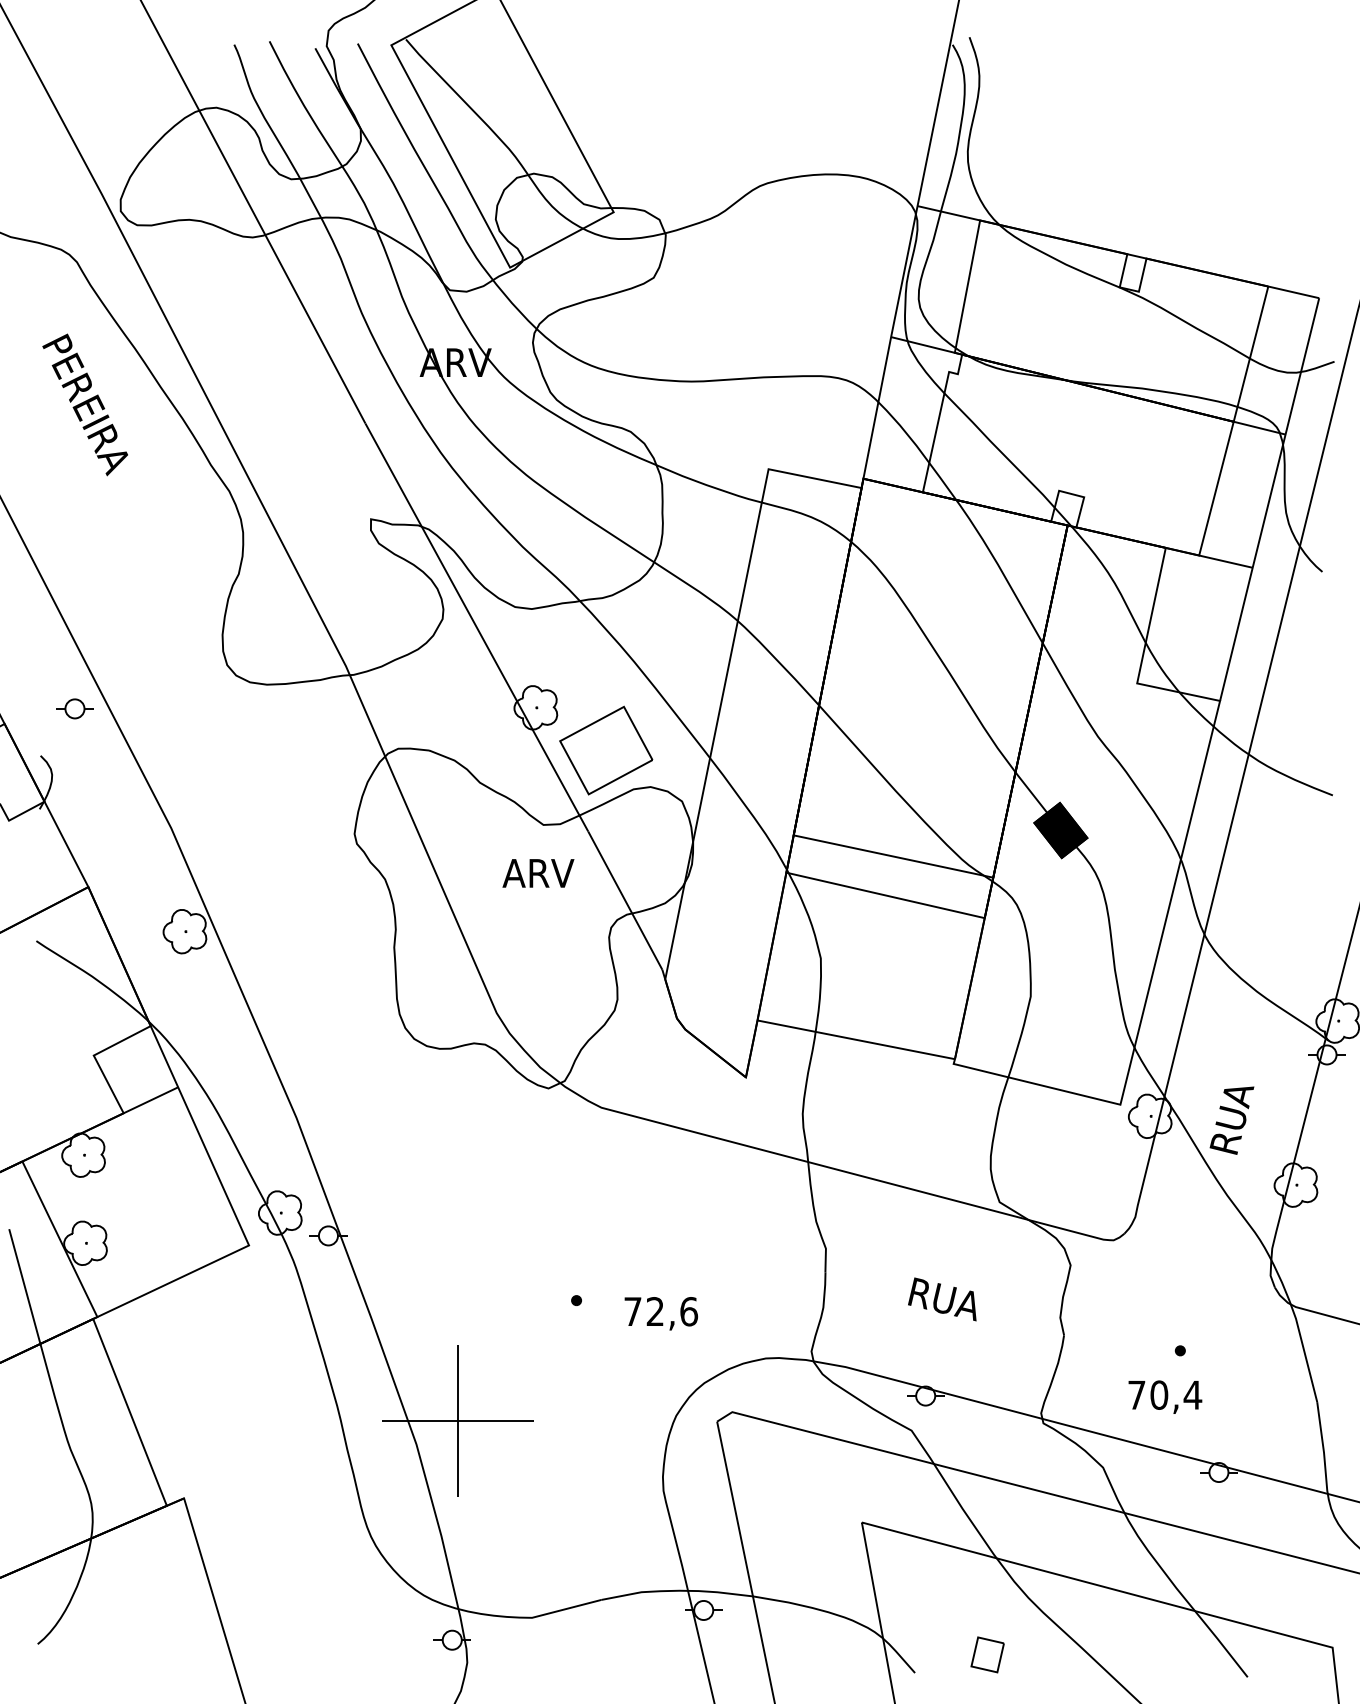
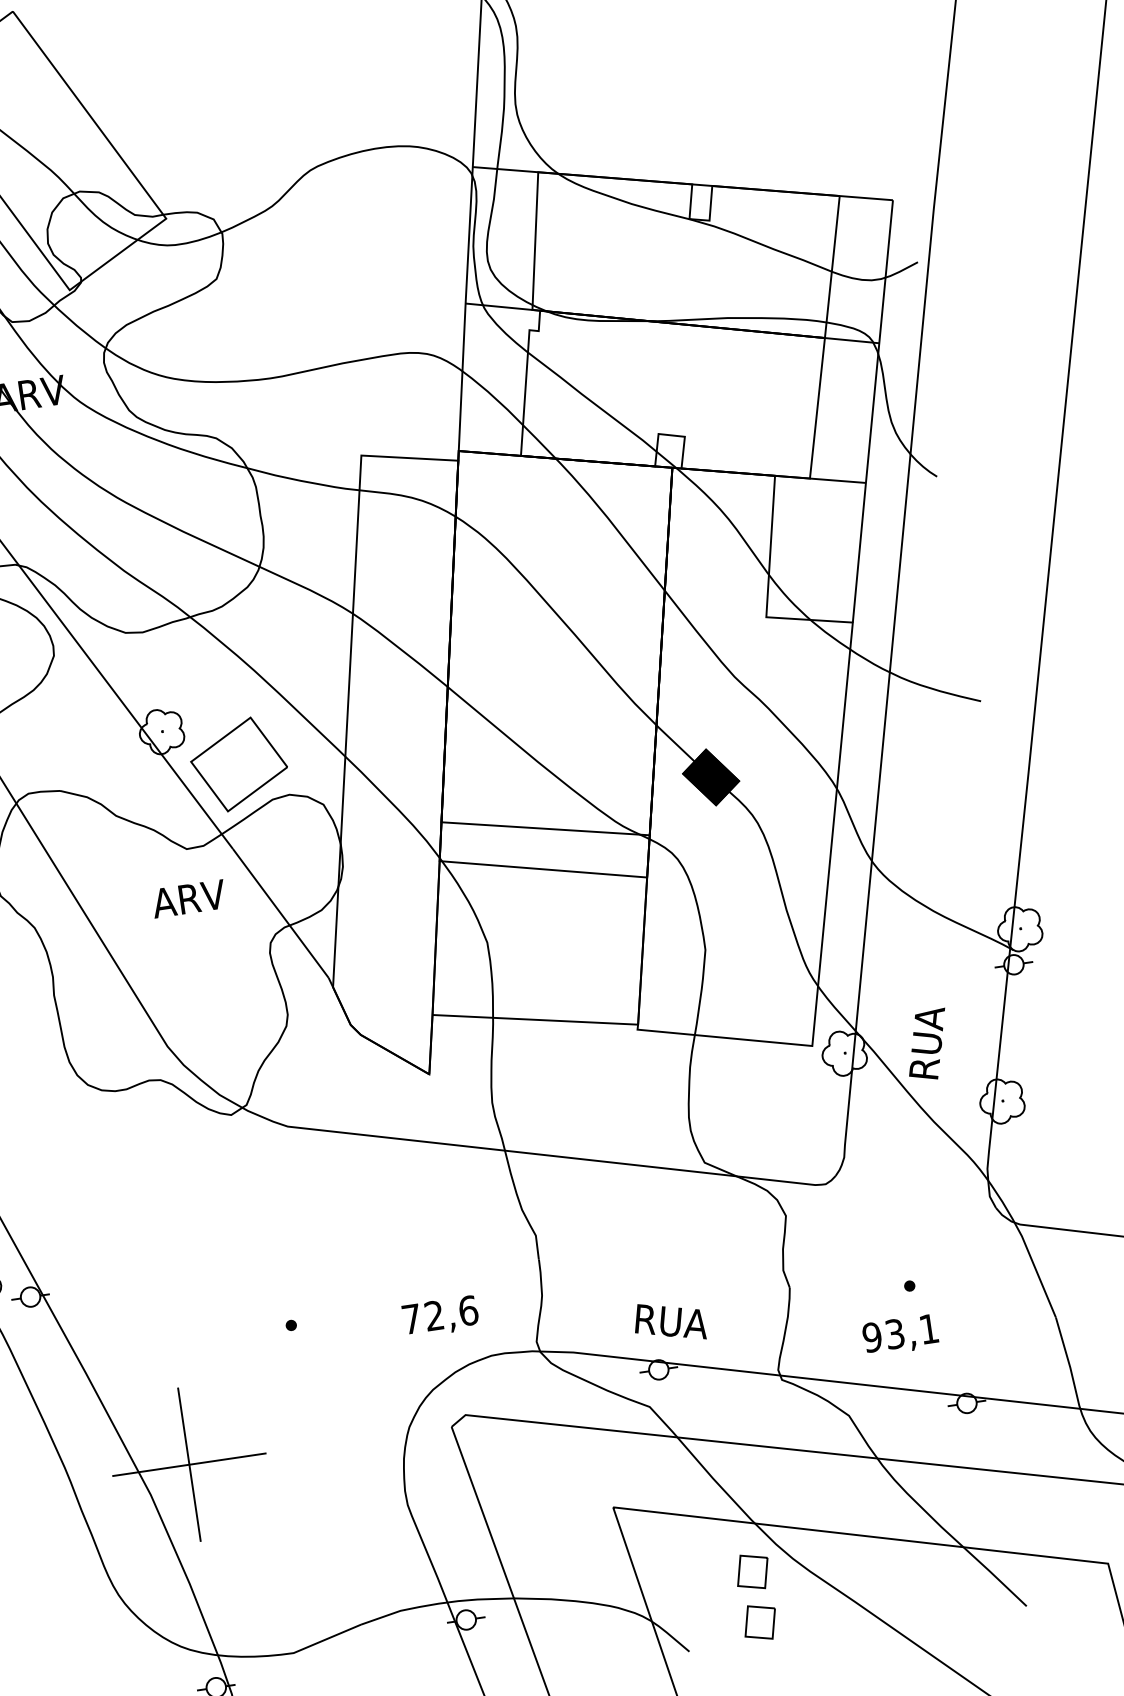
text: (942, 1299) -> (669, 1322), moved
text: (660, 1313) -> (439, 1316), moved
text: (1165, 1394) -> (901, 1332), 70,4 -> 93,1
part: (987, 1604) -> (752, 1571), added

